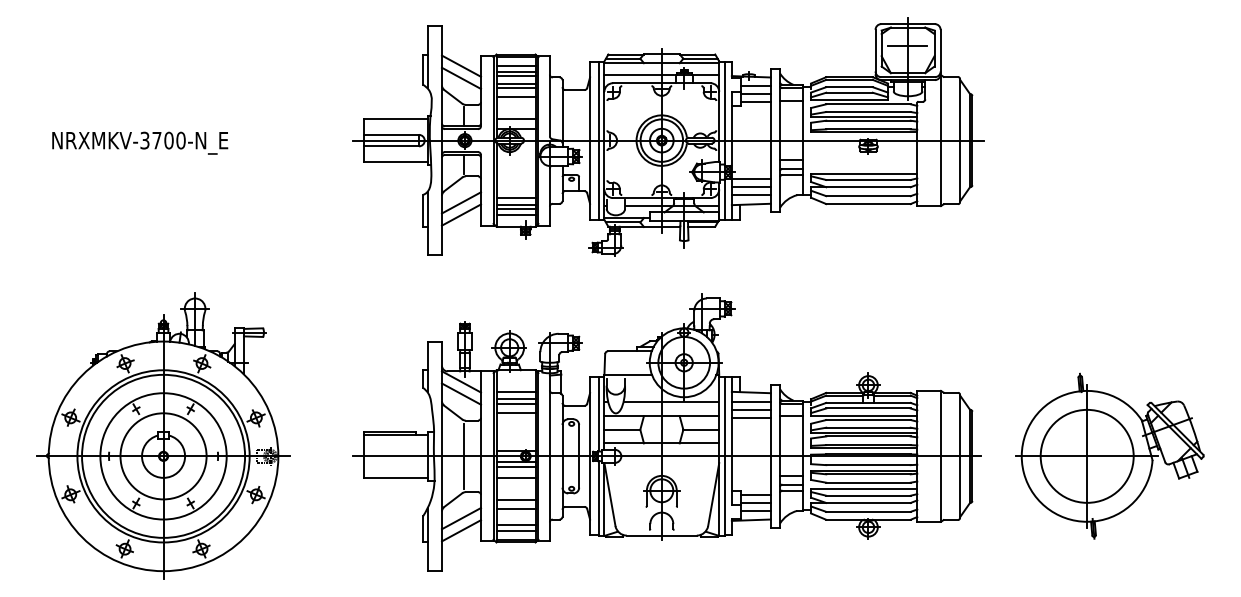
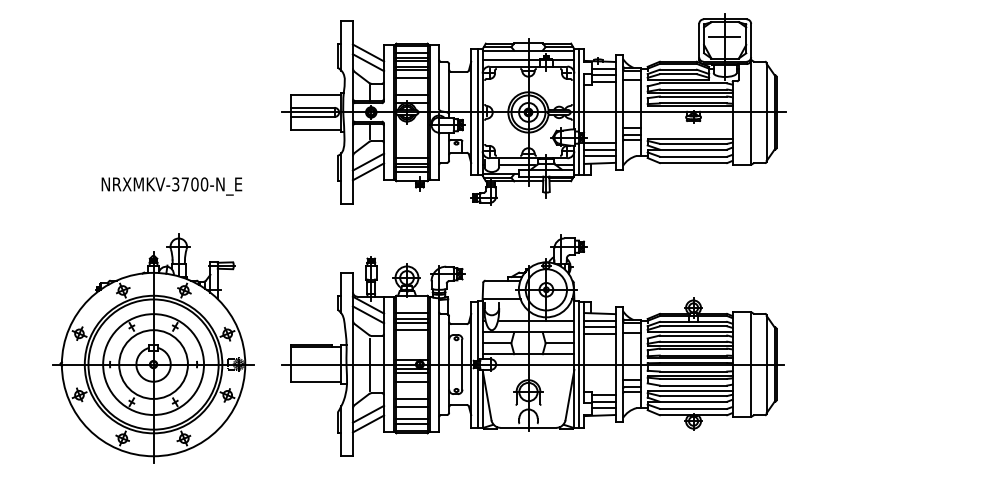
text: (139, 143) -> (171, 186), moved
part: (163, 436) -> (153, 348), moved
part: (1110, 456) -> (886, 364), removed

